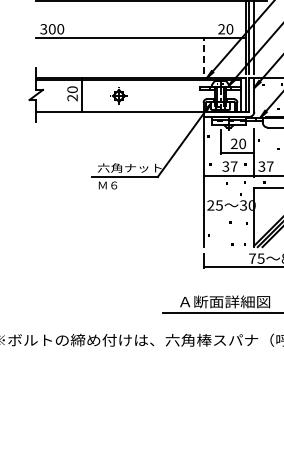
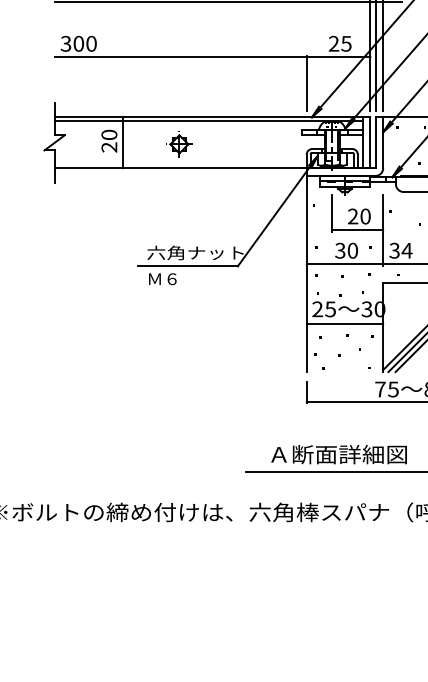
text: (229, 29) -> (345, 44), 20 -> 25
line: (203, 54) -> (306, 81), dashed -> solid
text: (233, 166) -> (351, 250), 37 -> 30
text: (269, 166) -> (406, 250), 37 -> 34
line: (228, 214) -> (344, 322), added

